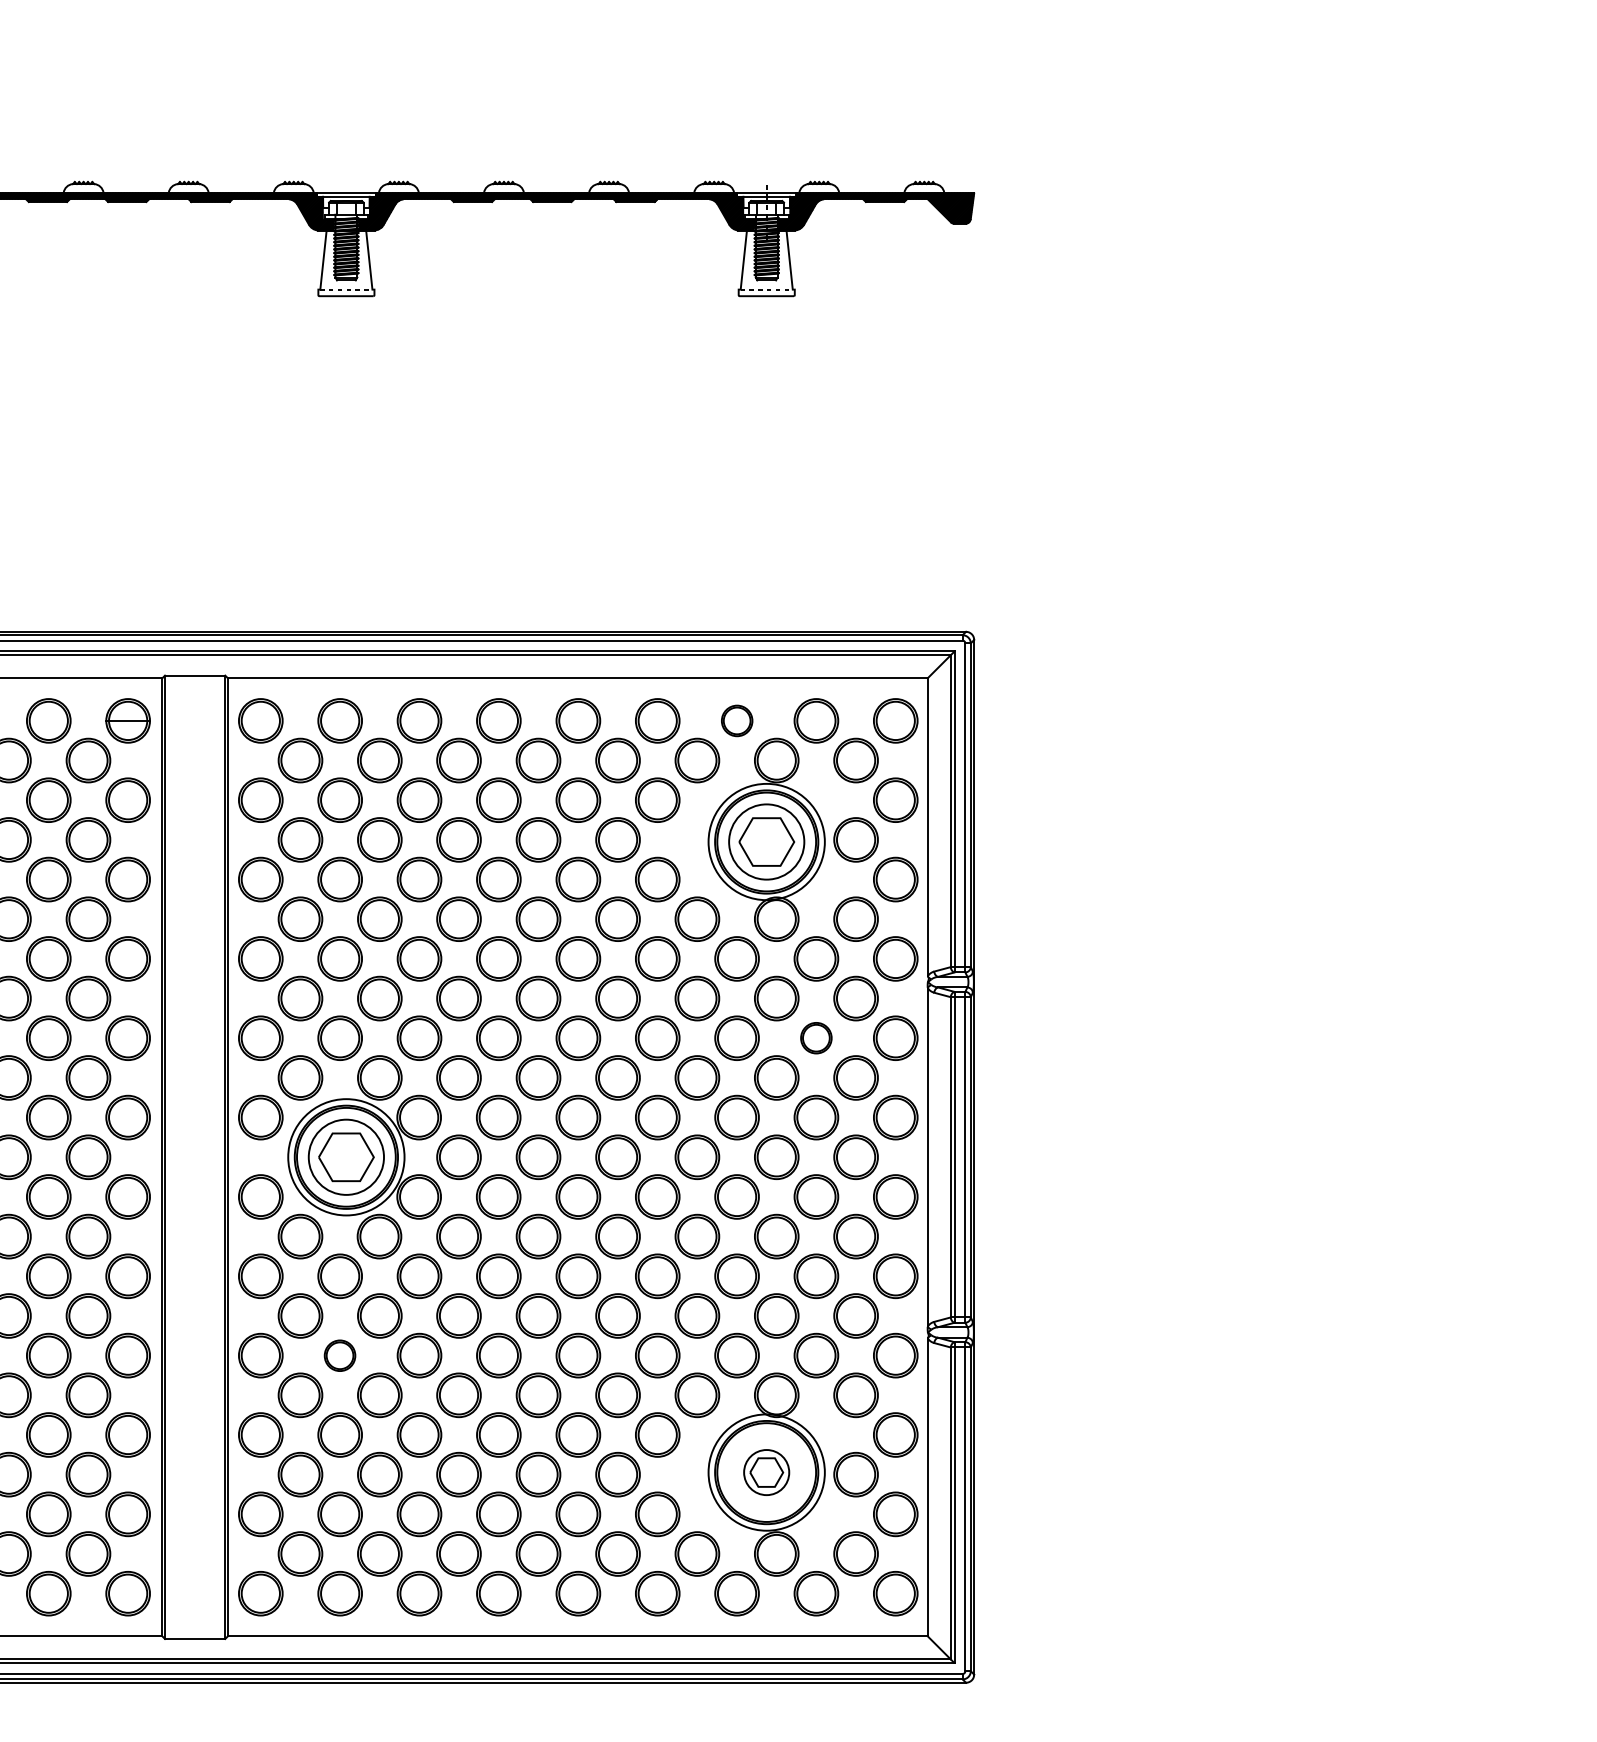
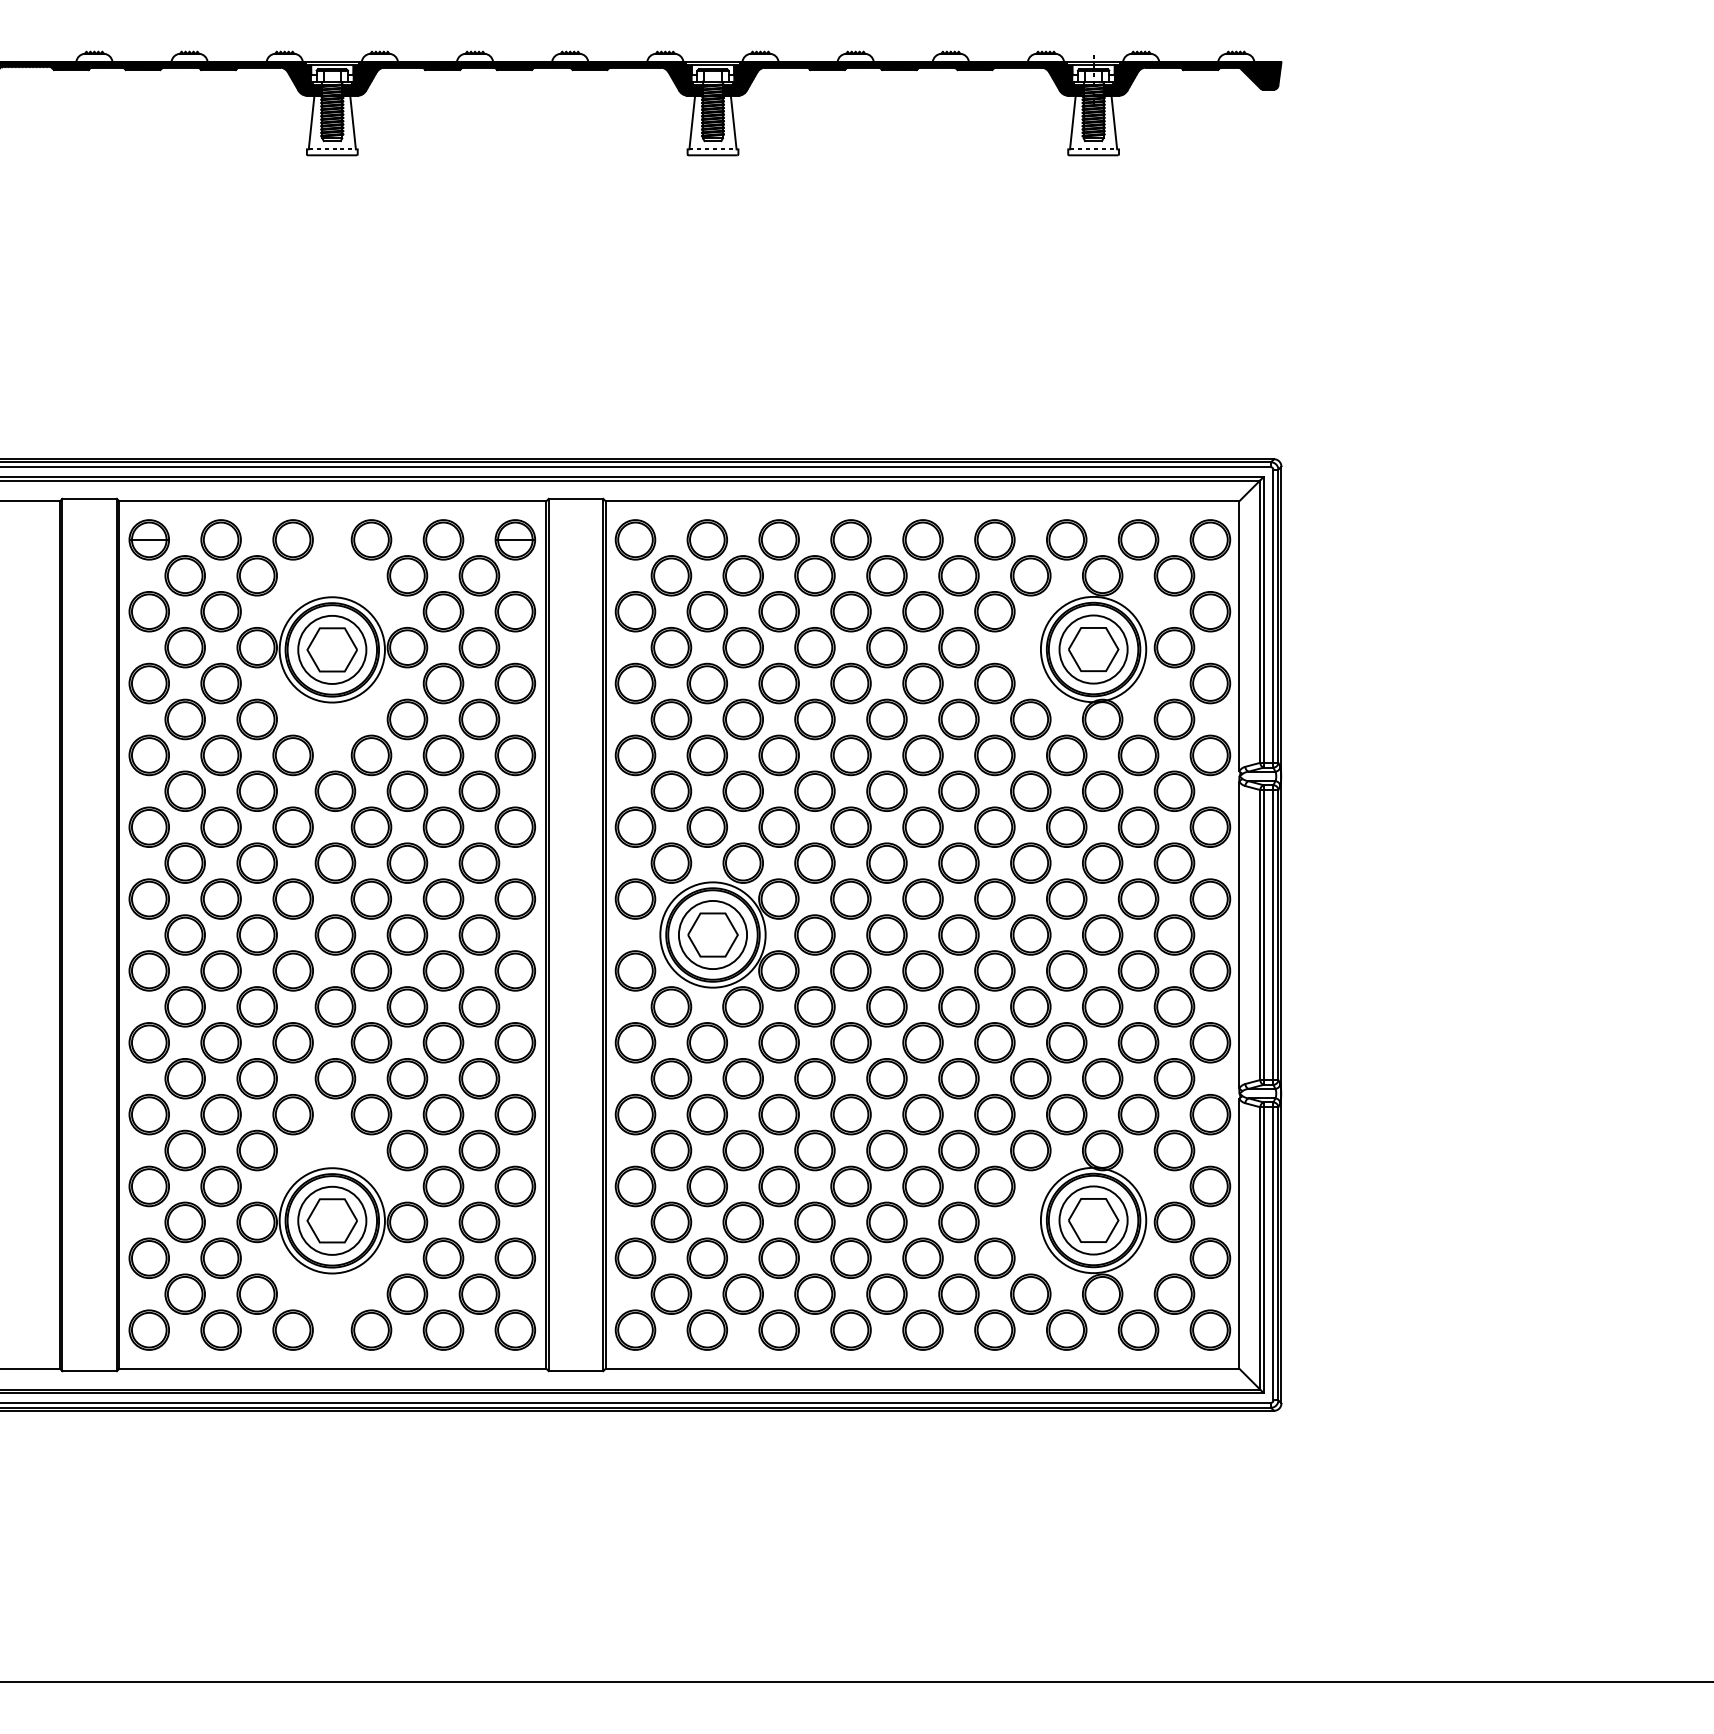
part: (736, 720) -> (1066, 539), size x1.43
part: (816, 1037) -> (1138, 826), size x1.43
part: (339, 1355) -> (706, 1114), size x1.43
part: (766, 1472) -> (1093, 1220), size x1.67

